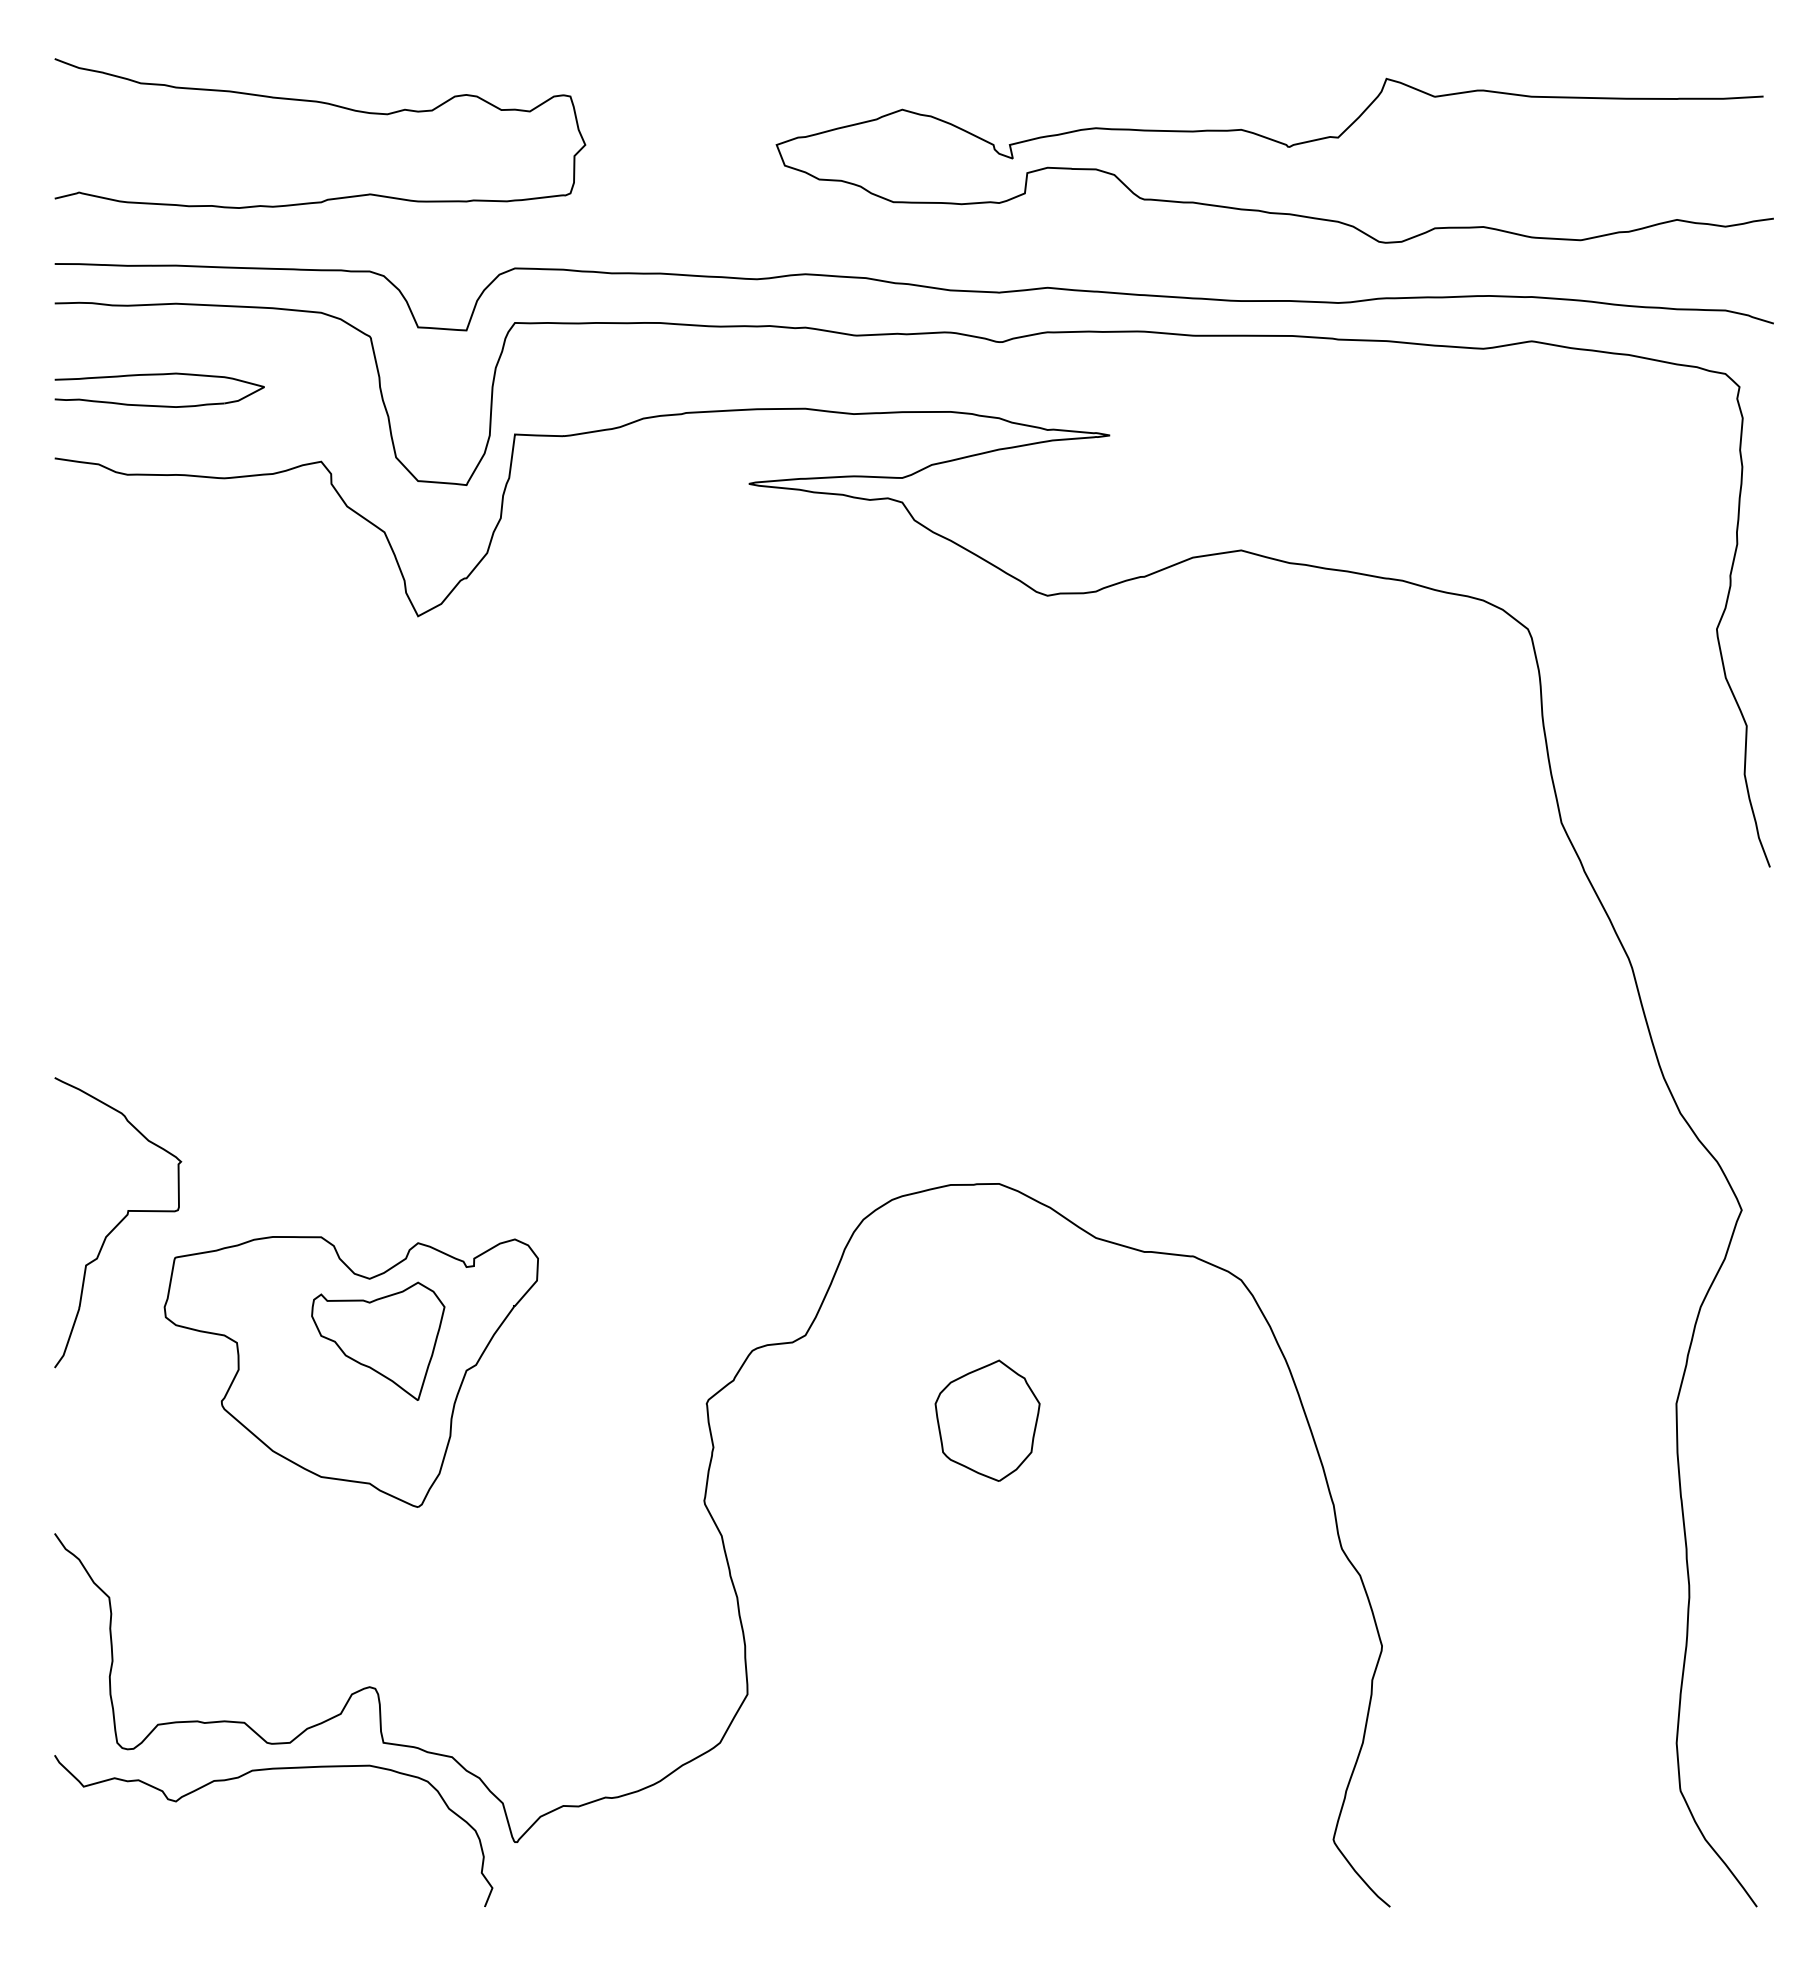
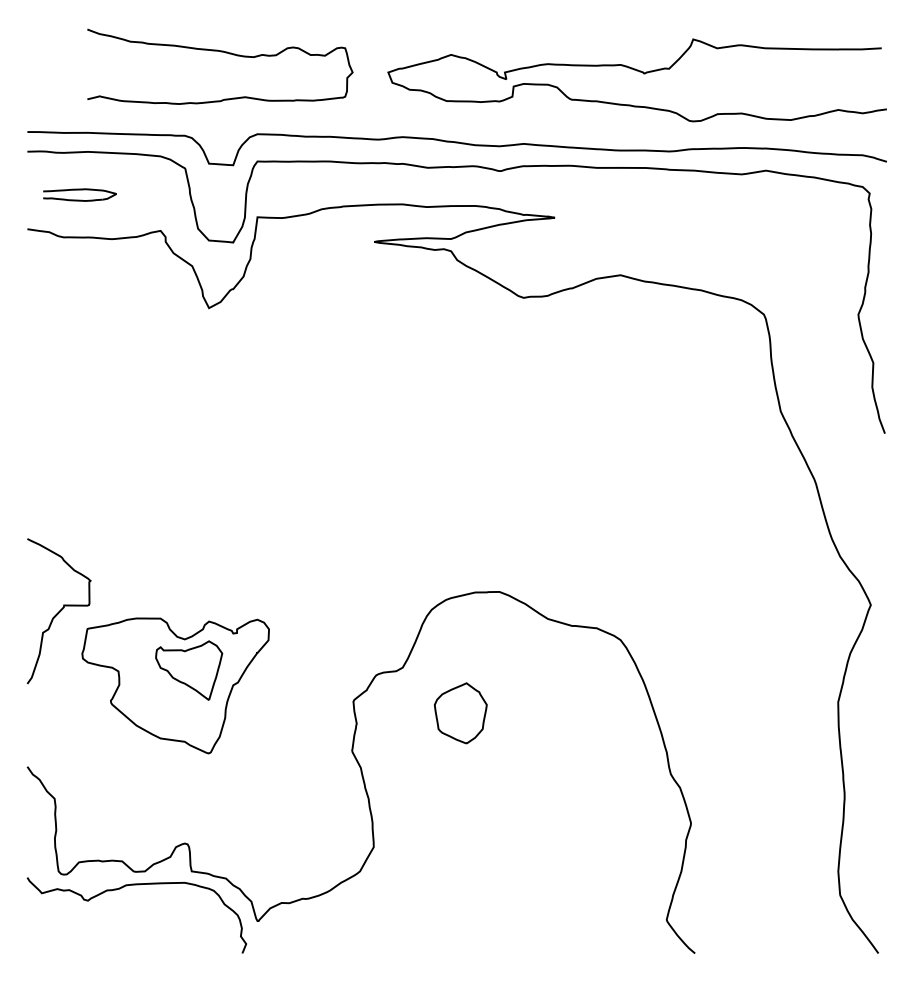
curve: (330, 106) -> (225, 53), moved
part: (158, 388) -> (79, 194), size x0.7
part: (987, 1421) -> (460, 713), moved

